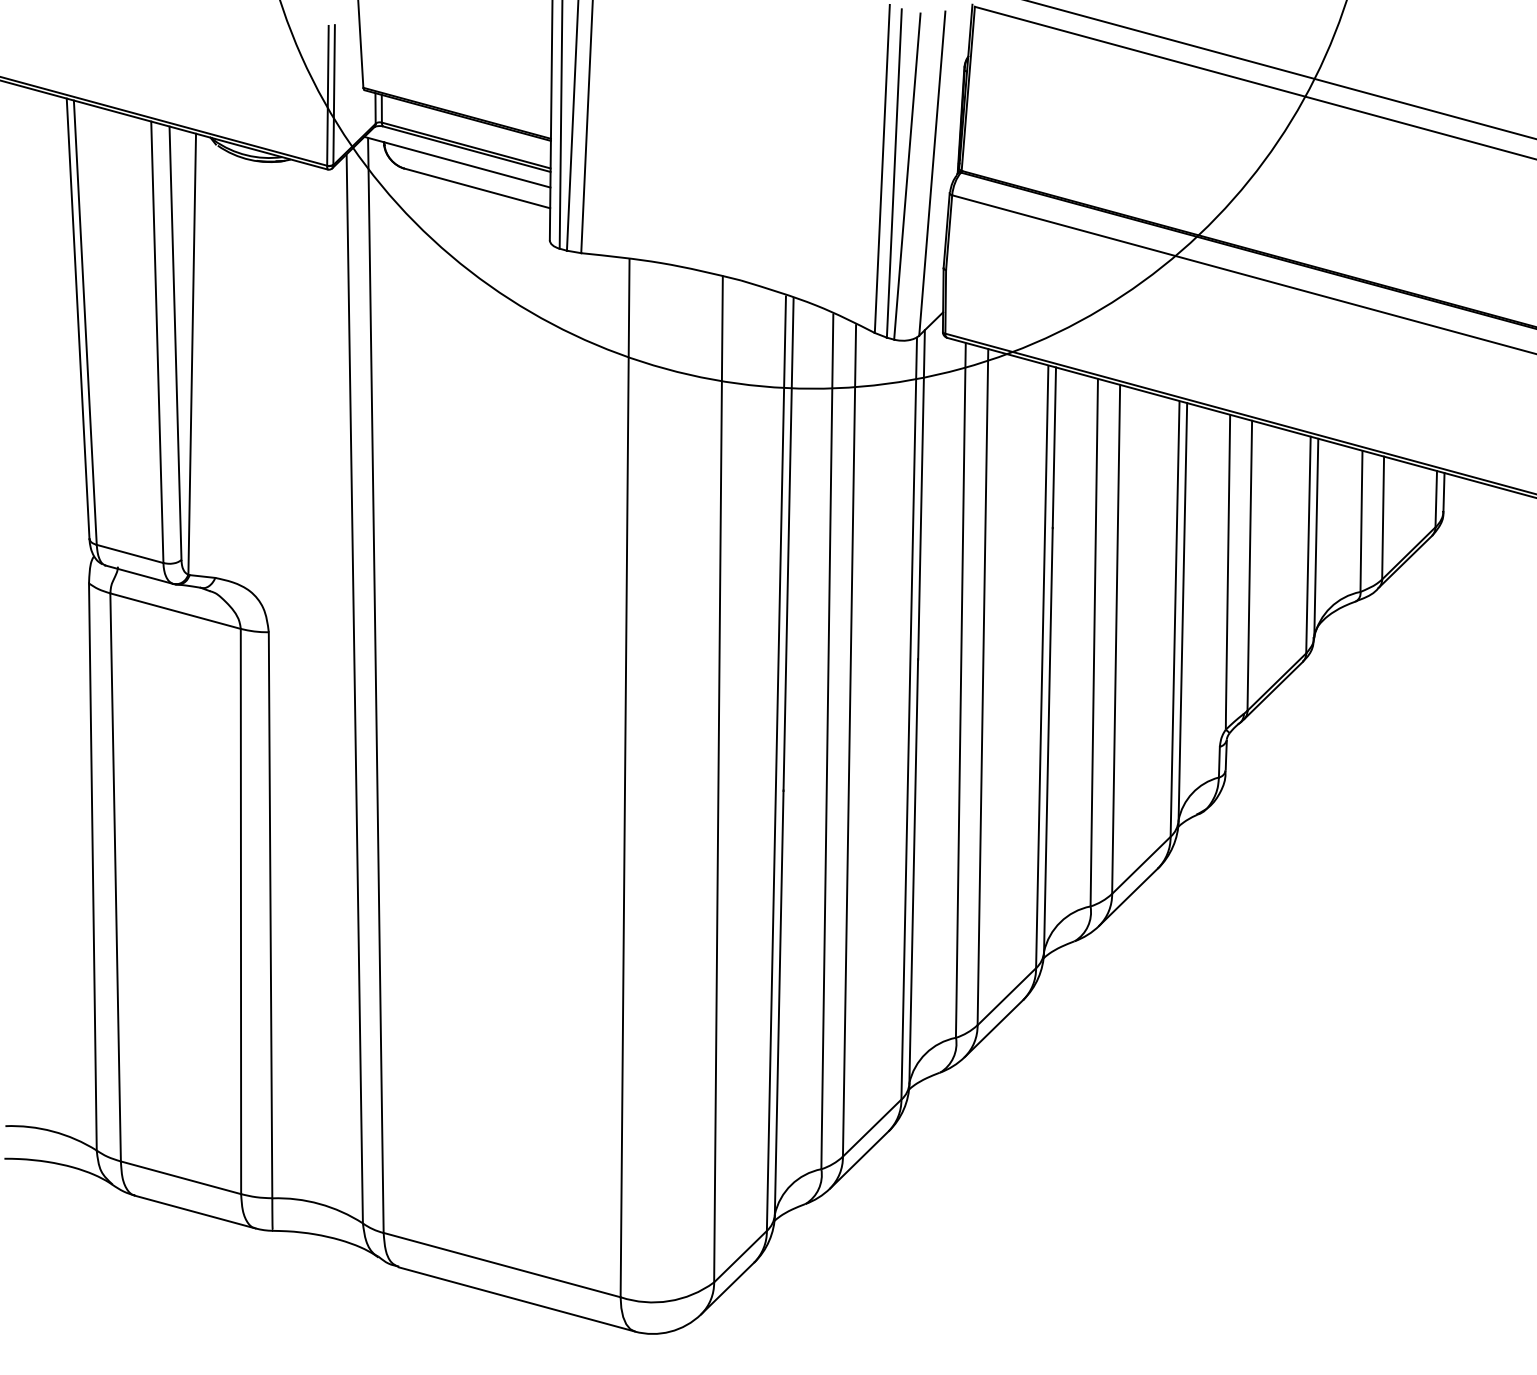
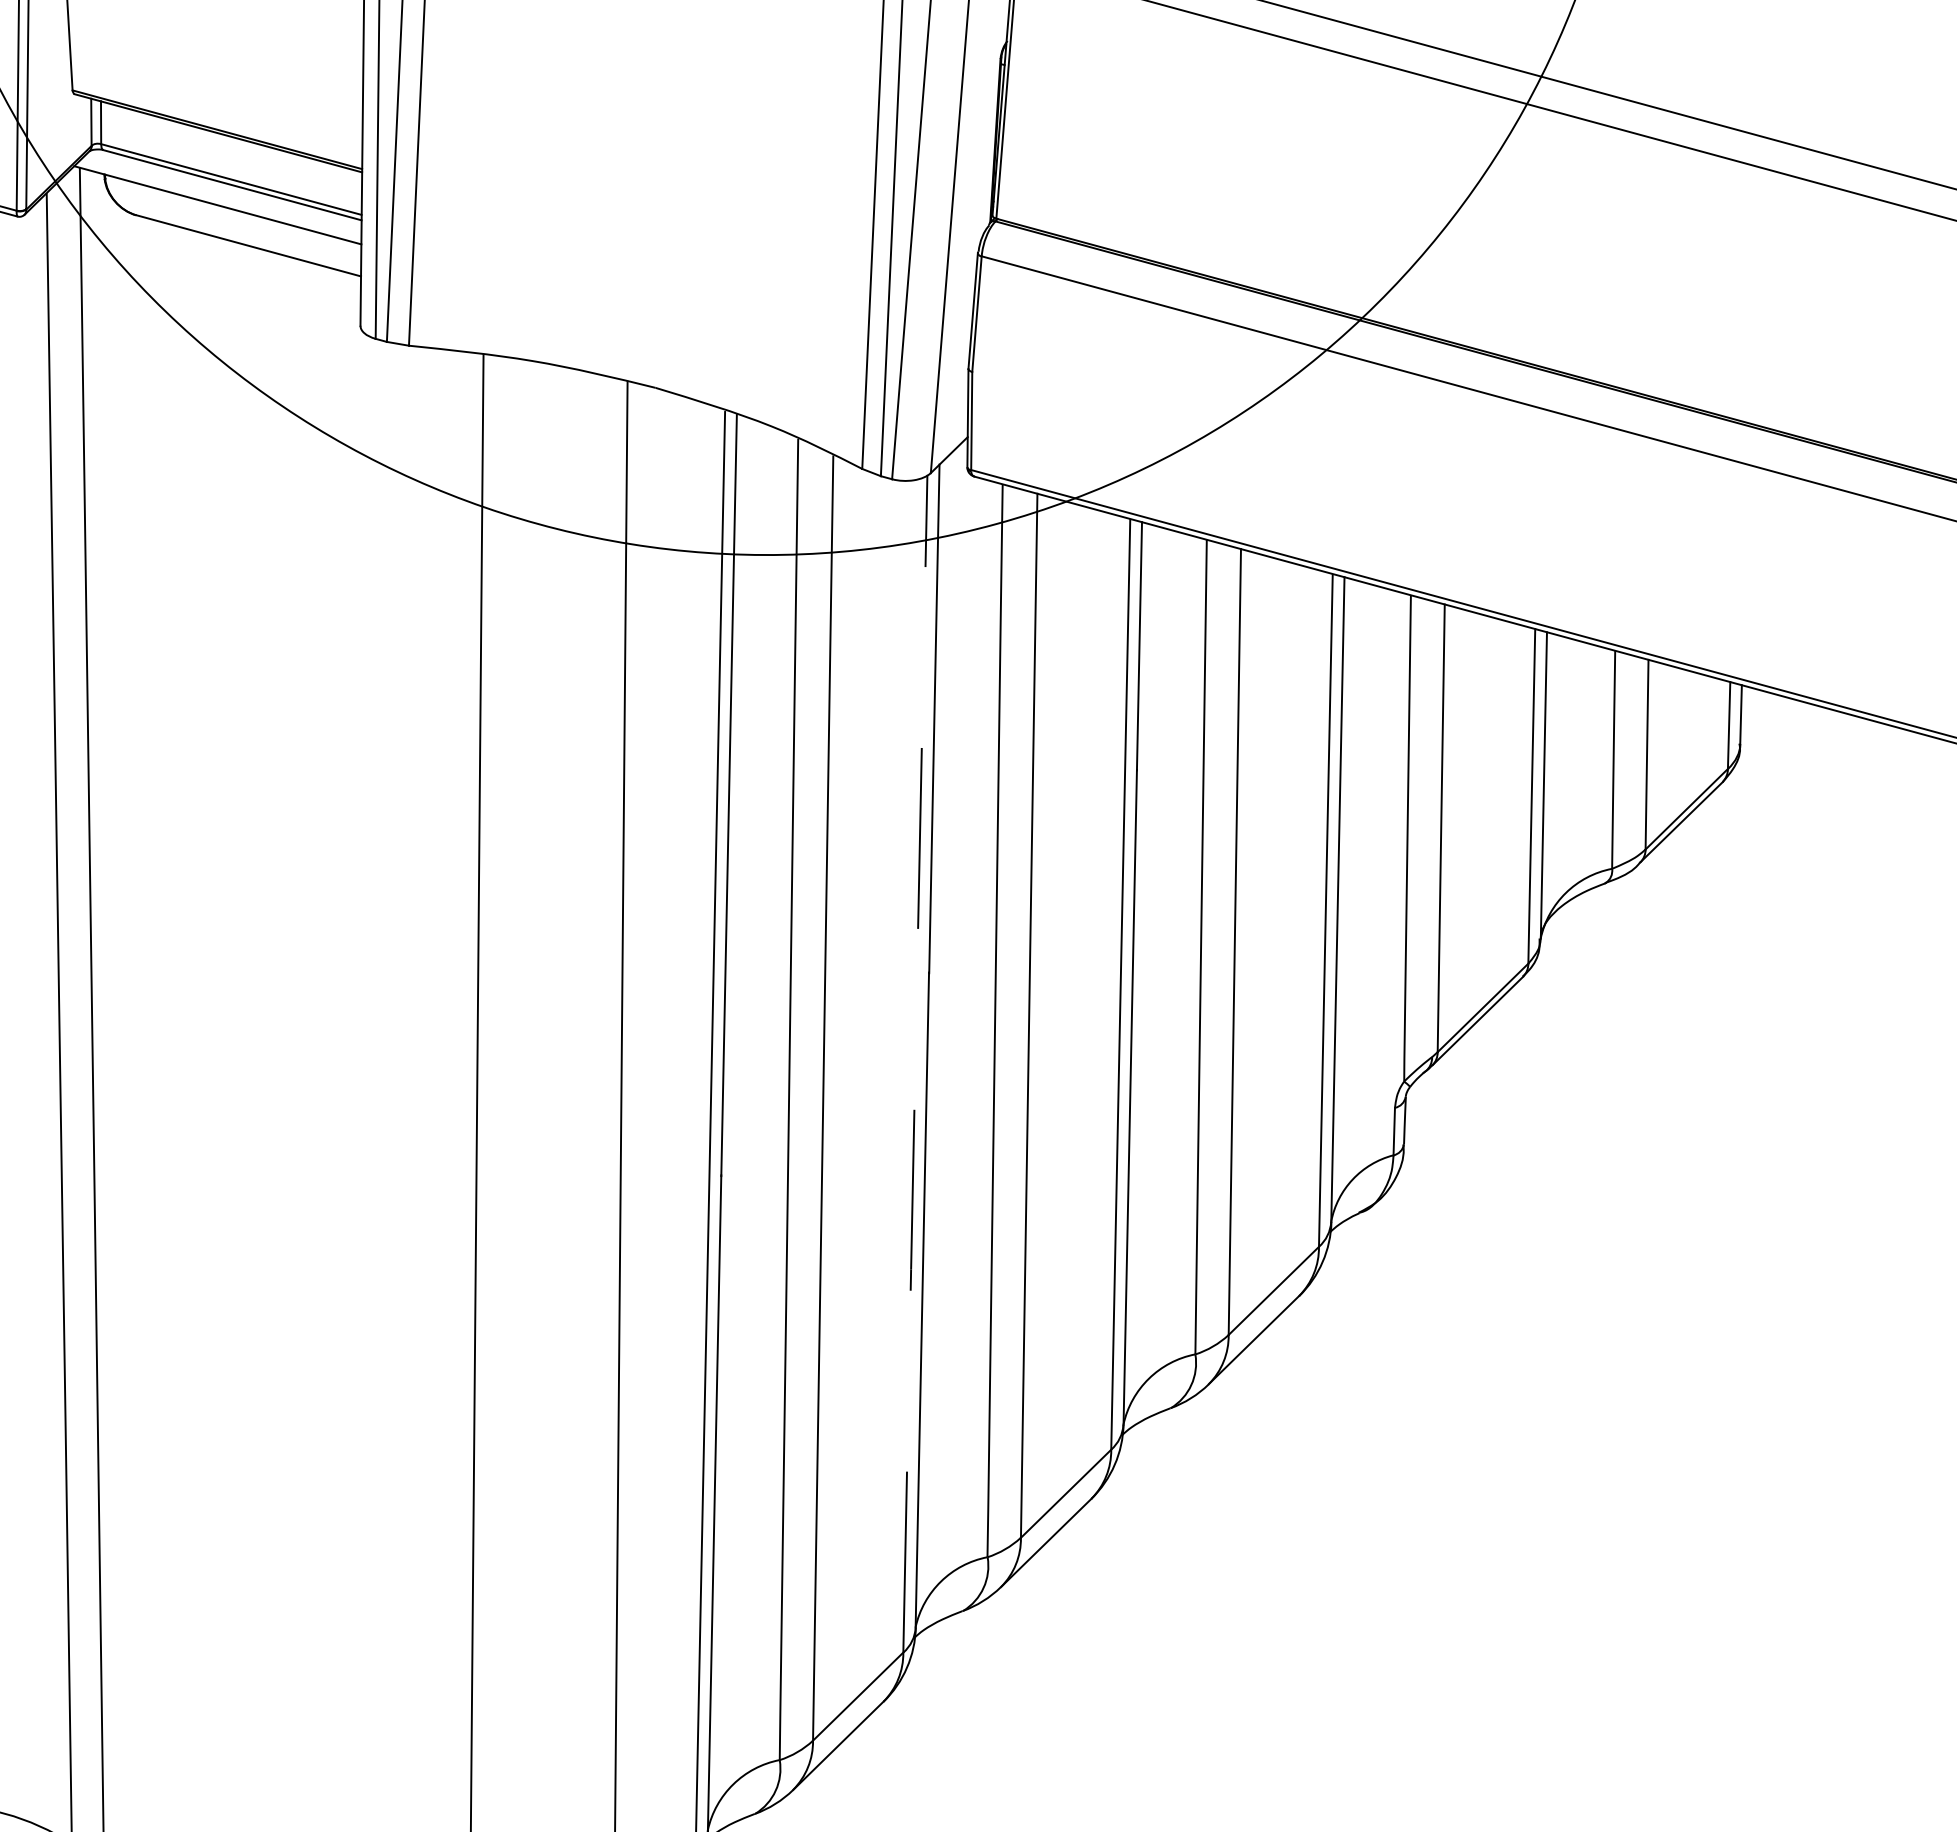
line: (909, 718) -> (915, 1064), solid -> dashed

